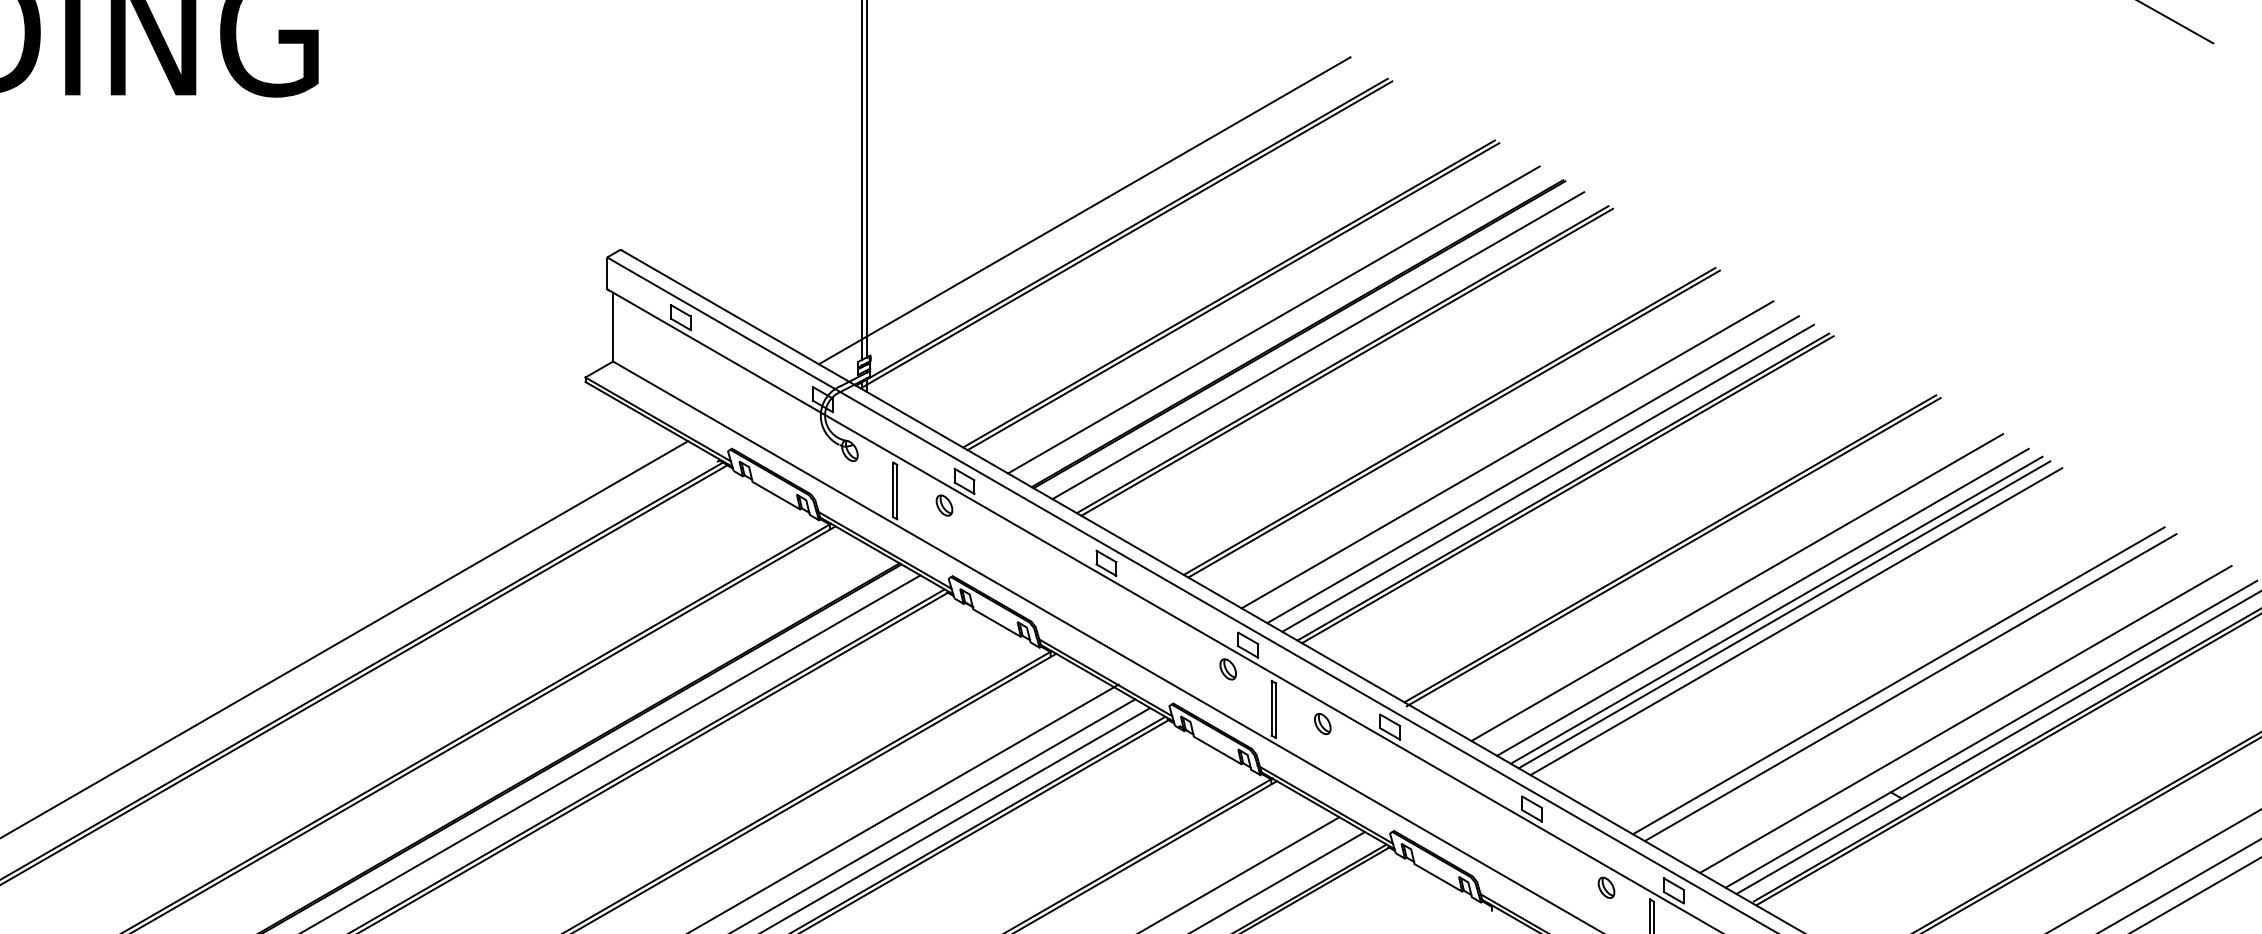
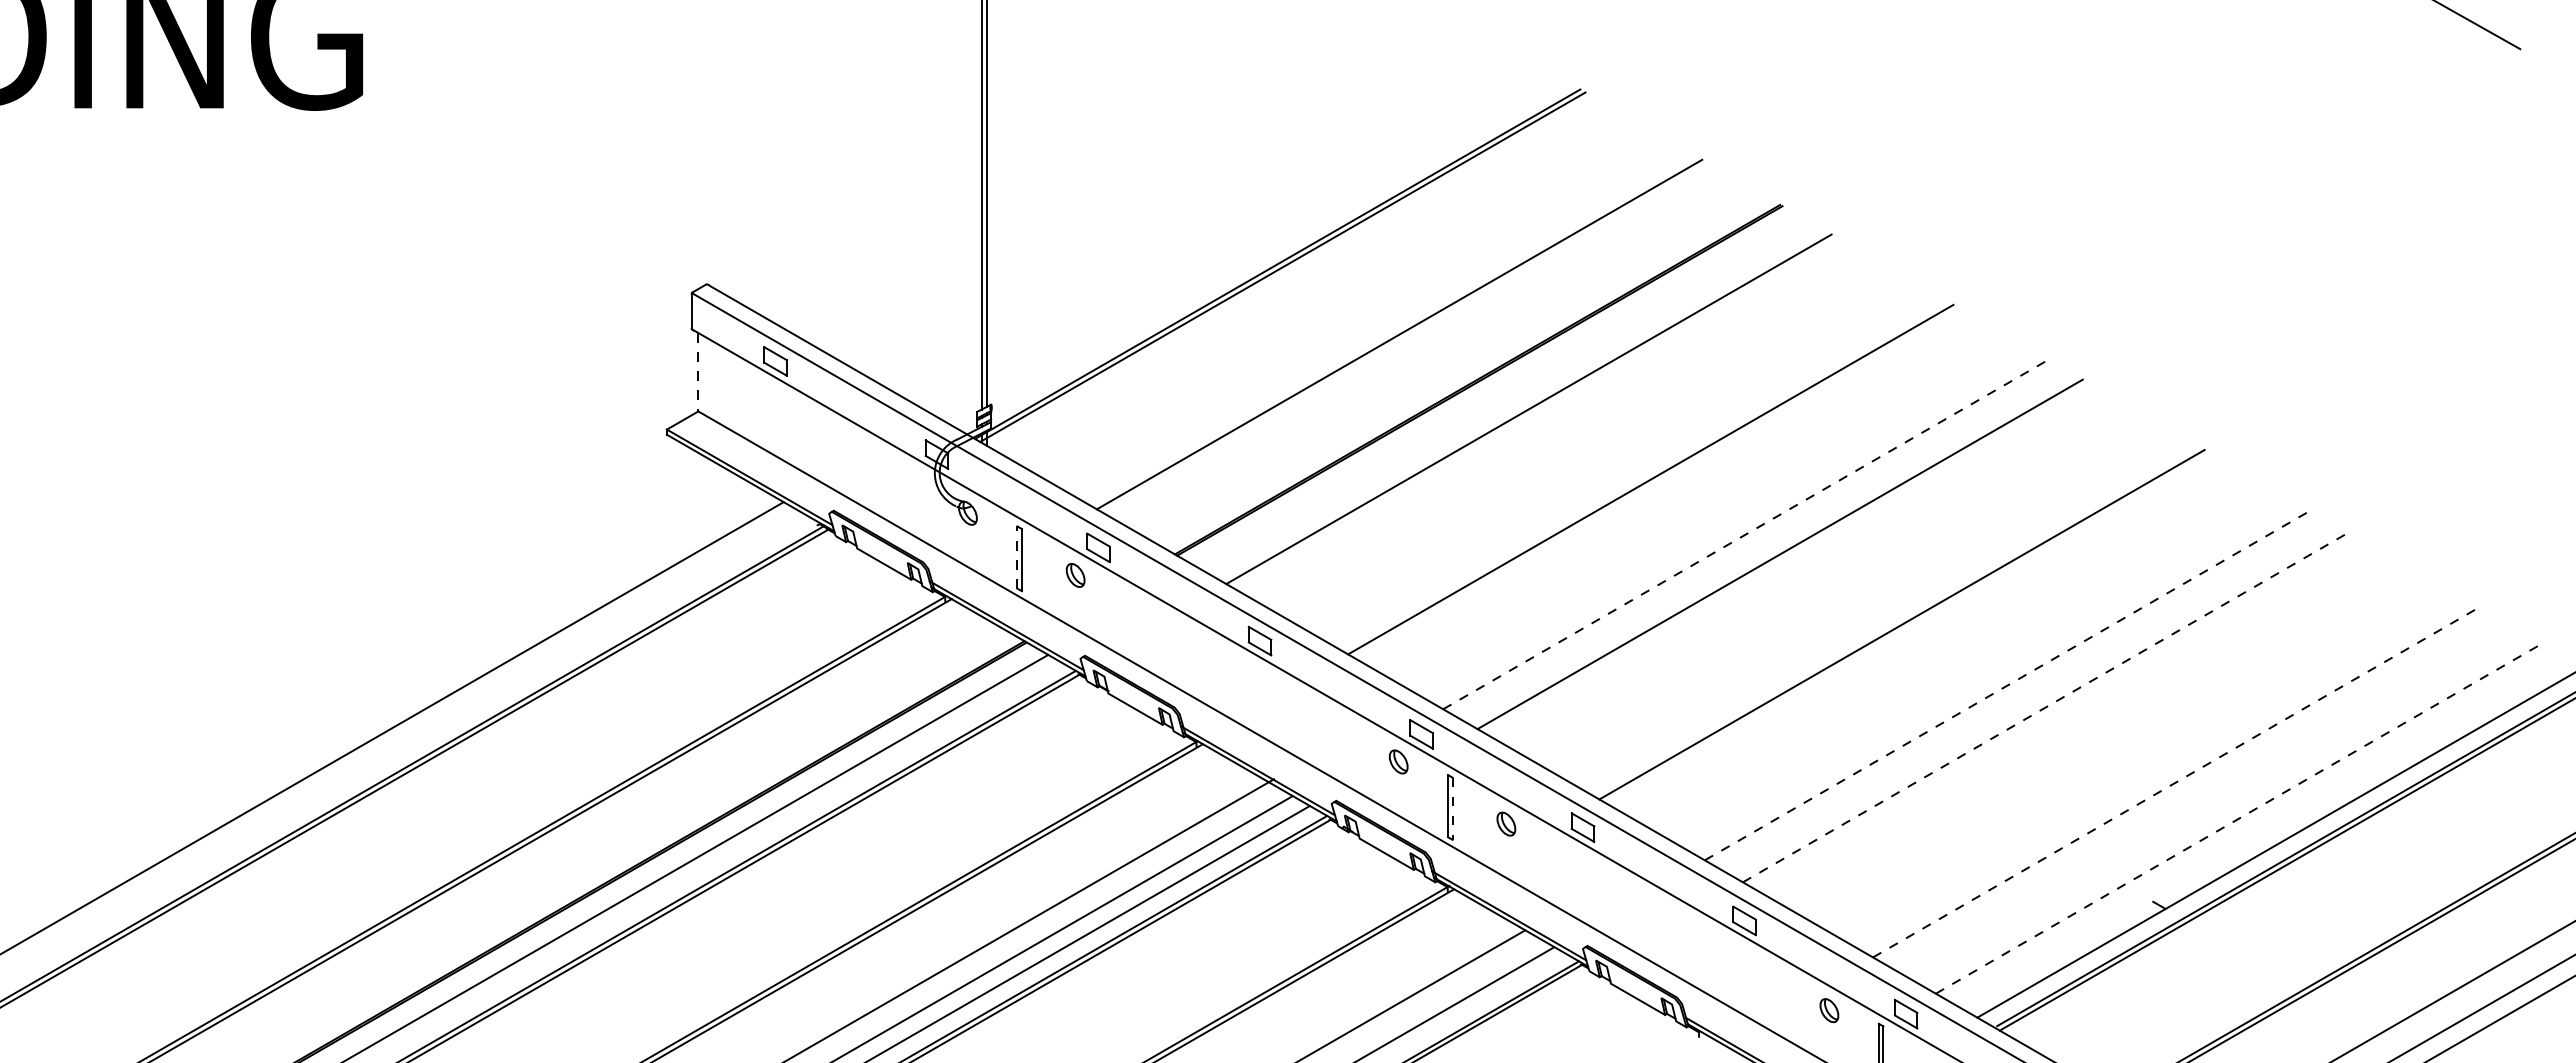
line: (1084, 210) -> (1234, 239), removed
line: (1233, 296) -> (1404, 337), removed
line: (1273, 319) -> (1450, 363), removed
line: (613, 327) -> (698, 372), solid -> dashed
line: (1317, 345) -> (1500, 393), removed
line: (1346, 362) -> (1533, 412), removed
line: (1453, 423) -> (1655, 482), removed
line: (1507, 454) -> (1716, 517), removed
line: (1533, 469) -> (1746, 534), solid -> dashed
line: (1547, 478) -> (1762, 544), removed
line: (893, 489) -> (1017, 557), solid -> dashed
line: (1567, 489) -> (1785, 557), removed
line: (1673, 551) -> (1905, 627), removed
line: (1736, 587) -> (1977, 668), removed
line: (1762, 602) -> (2007, 685), solid -> dashed
line: (1776, 610) -> (2022, 694), removed
line: (1784, 614) -> (2031, 699), removed
line: (1796, 621) -> (2045, 707), solid -> dashed
line: (1898, 680) -> (2161, 774), removed
line: (1911, 687) -> (2176, 782), solid -> dashed
line: (1275, 711) -> (1452, 809), solid -> dashed
line: (1965, 719) -> (2238, 818), solid -> dashed
line: (1991, 734) -> (2267, 835), removed

